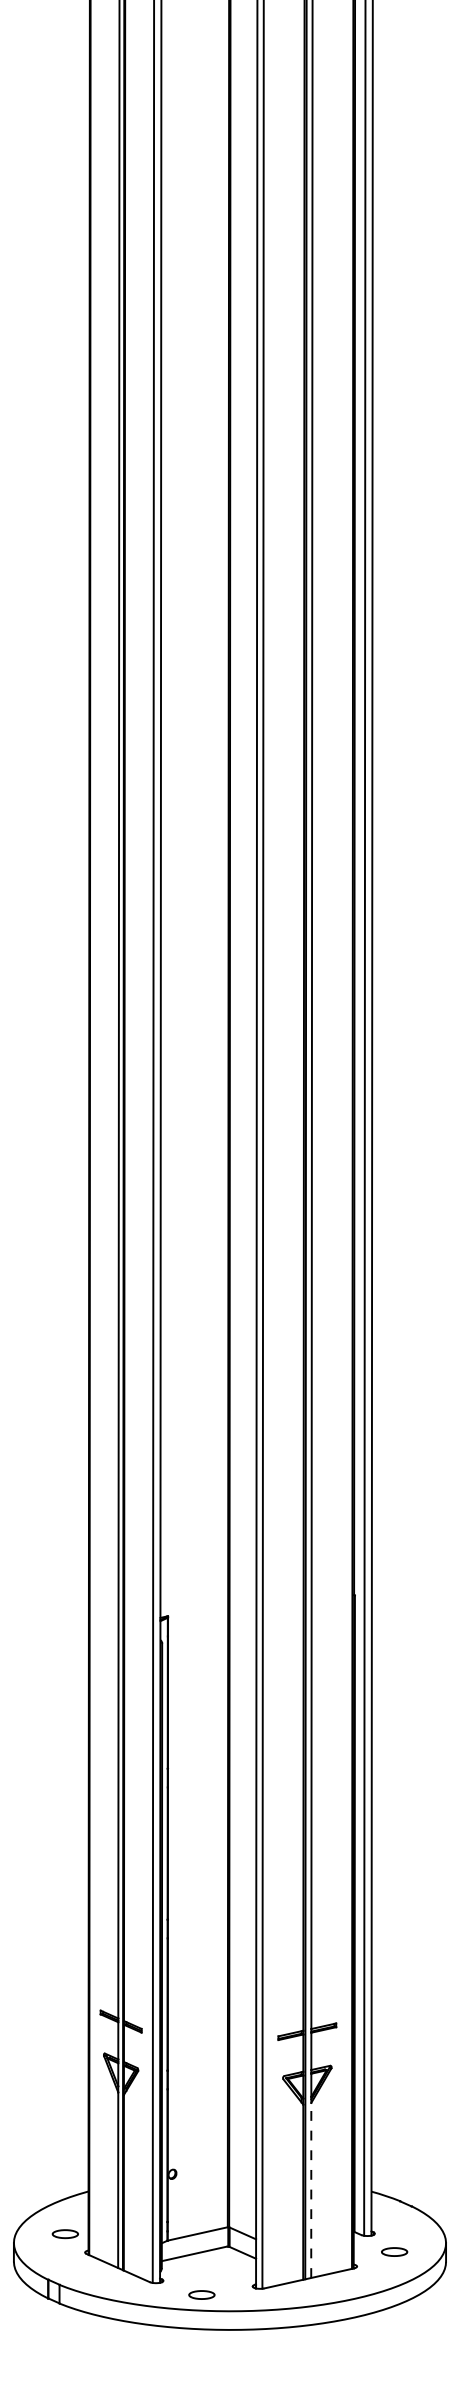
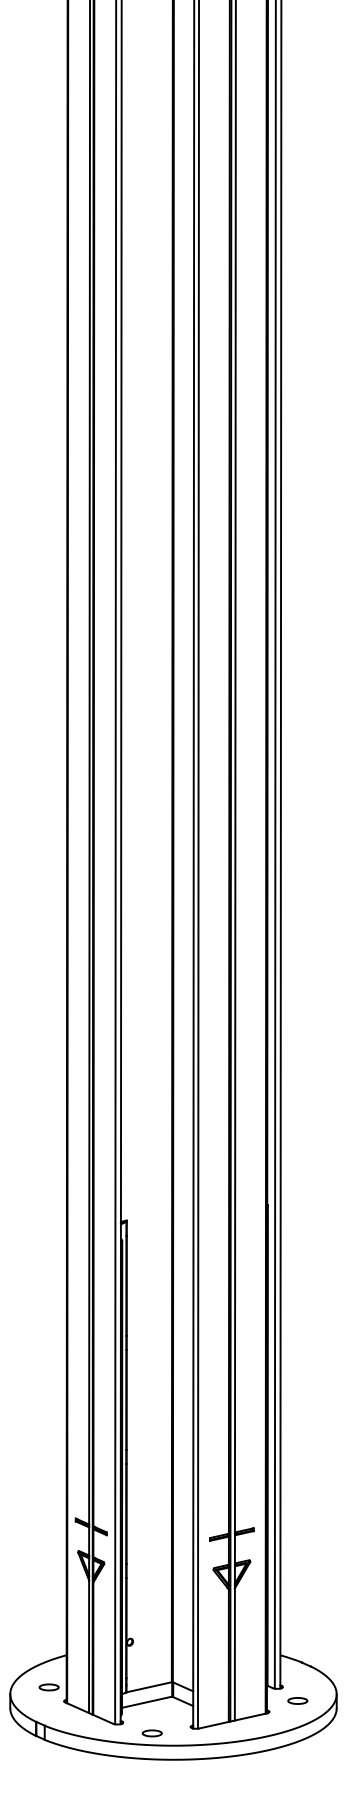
line: (311, 2190) -> (235, 1654), dashed -> solid

